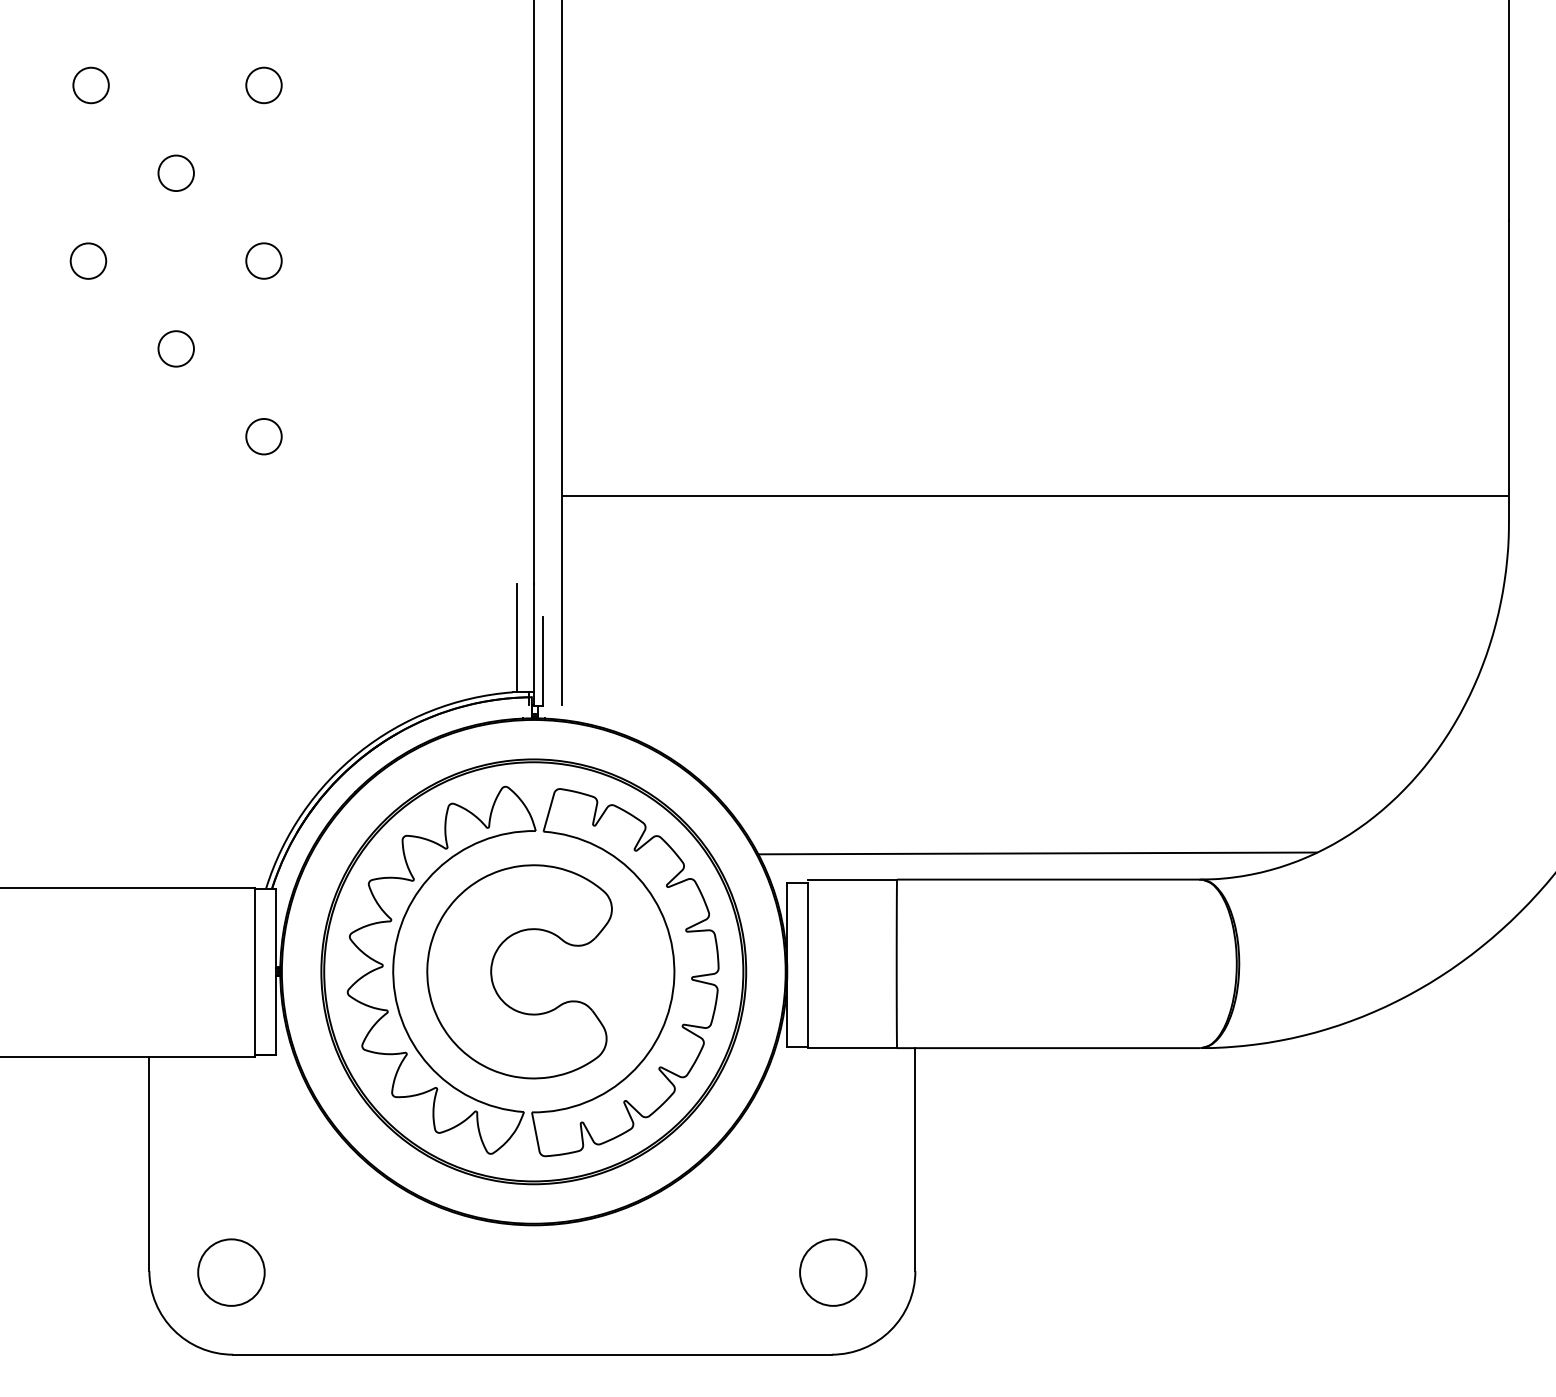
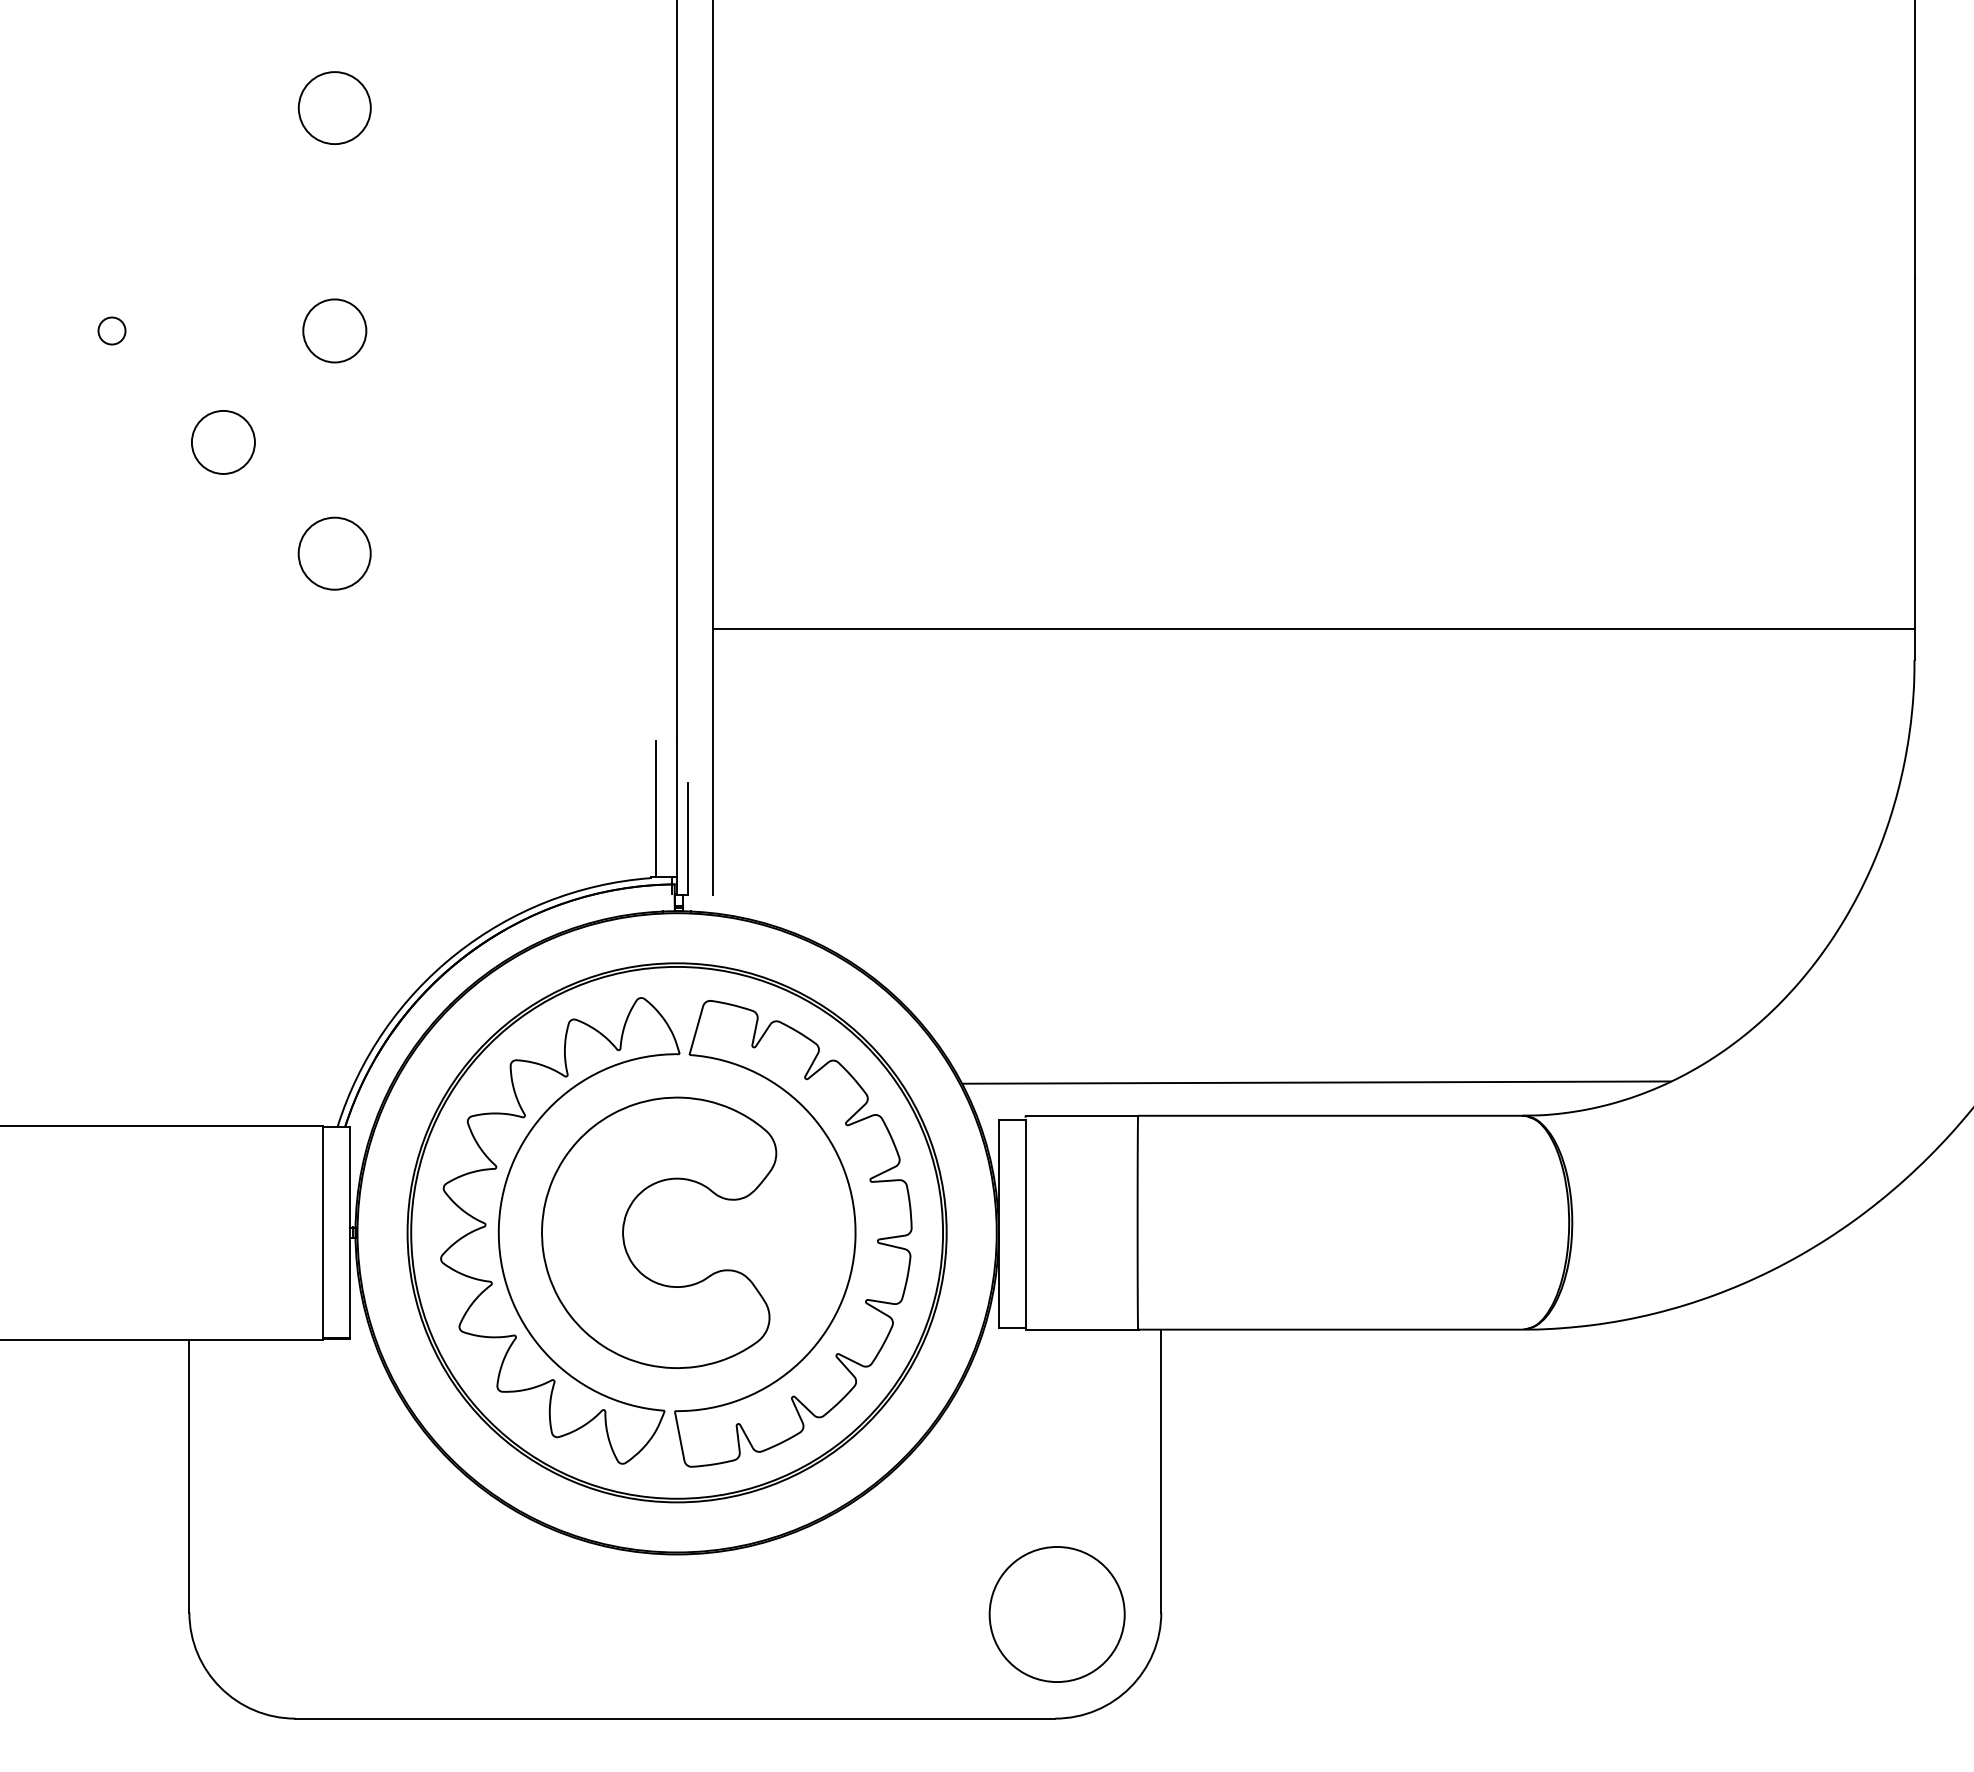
circle: (91, 84) -> (115, 107), removed
circle: (263, 84) -> (334, 107), size x1.6
circle: (176, 173) -> (223, 219), removed
circle: (88, 260) -> (111, 330), size x0.6
circle: (263, 260) -> (334, 330), size x1.4
circle: (175, 348) -> (222, 441), size x1.4
circle: (263, 436) -> (334, 553), size x1.6
circle: (231, 1272) -> (293, 1614), removed
circle: (833, 1272) -> (1057, 1614), size x1.6

